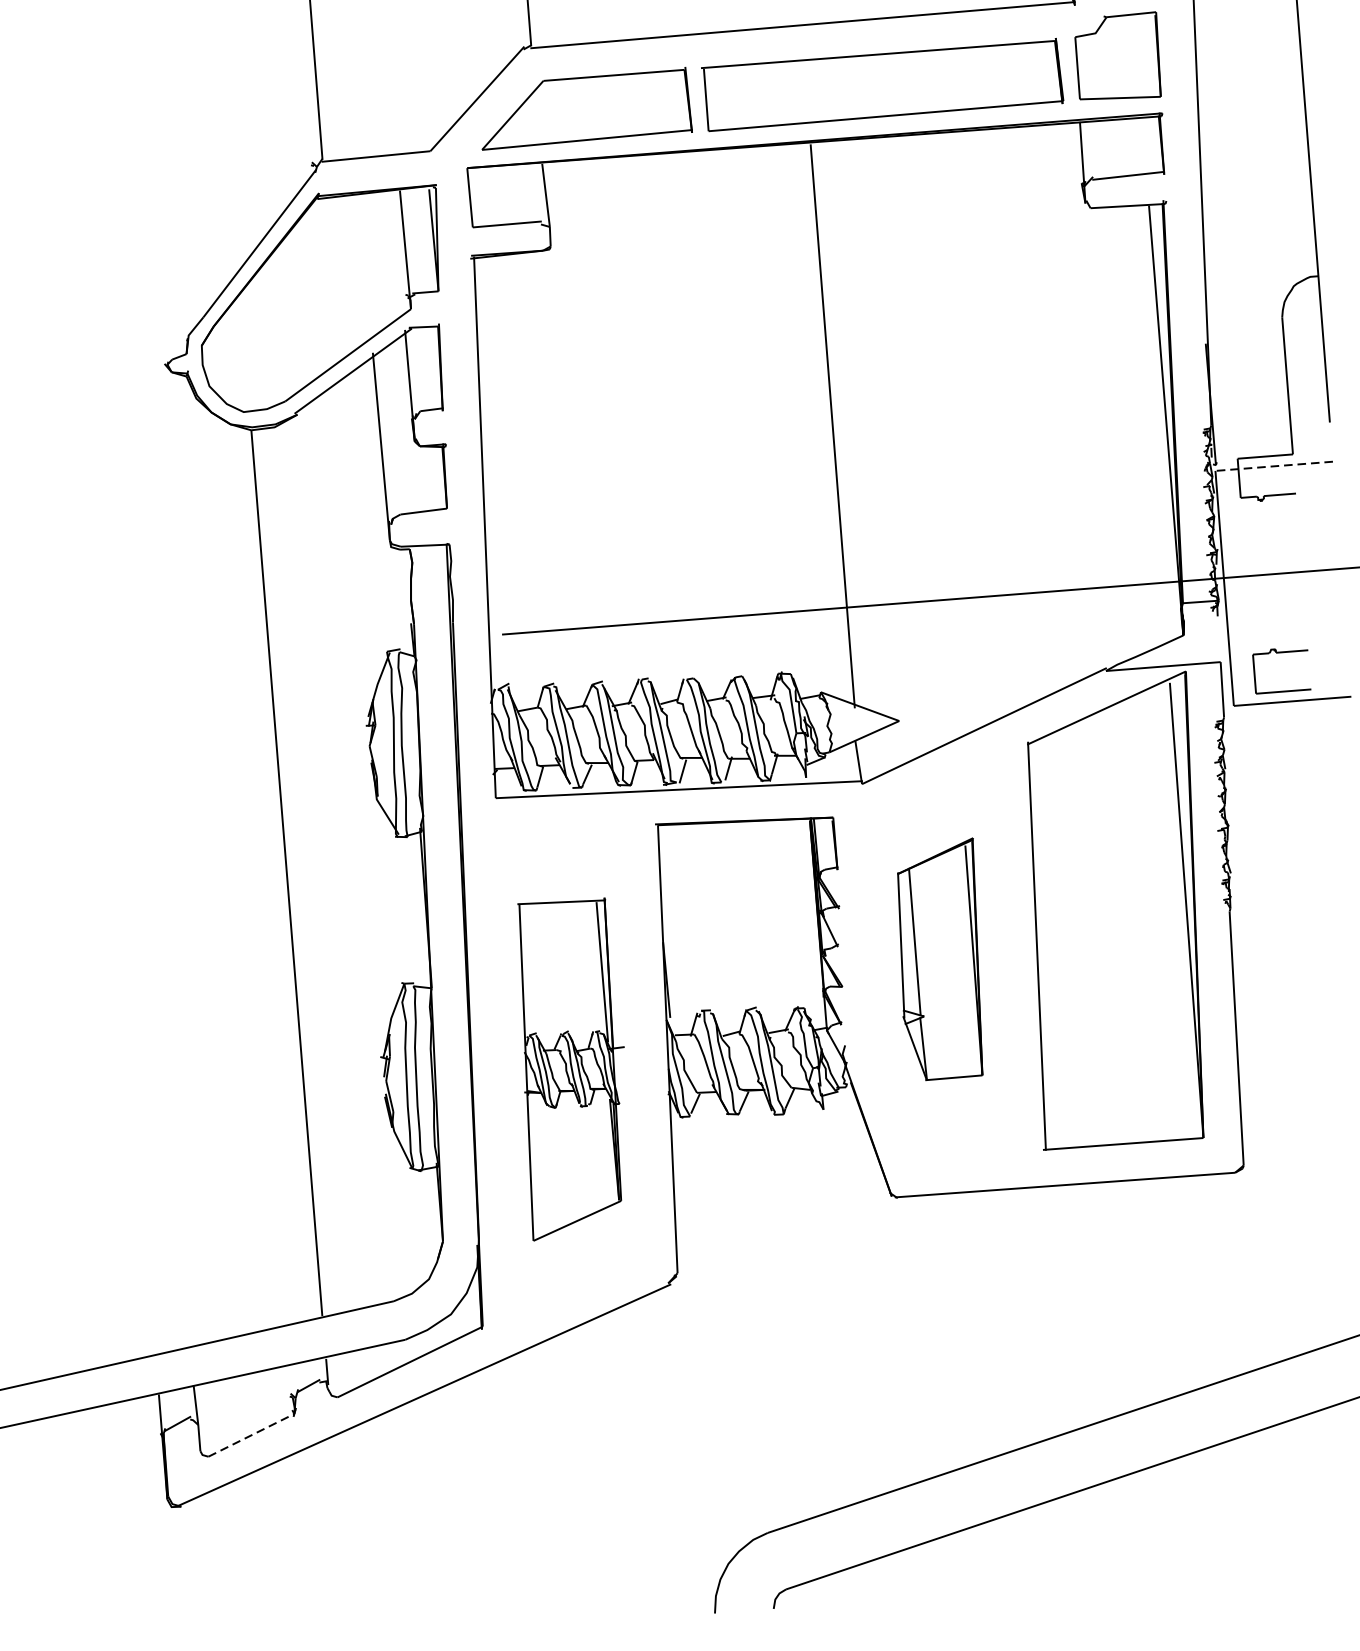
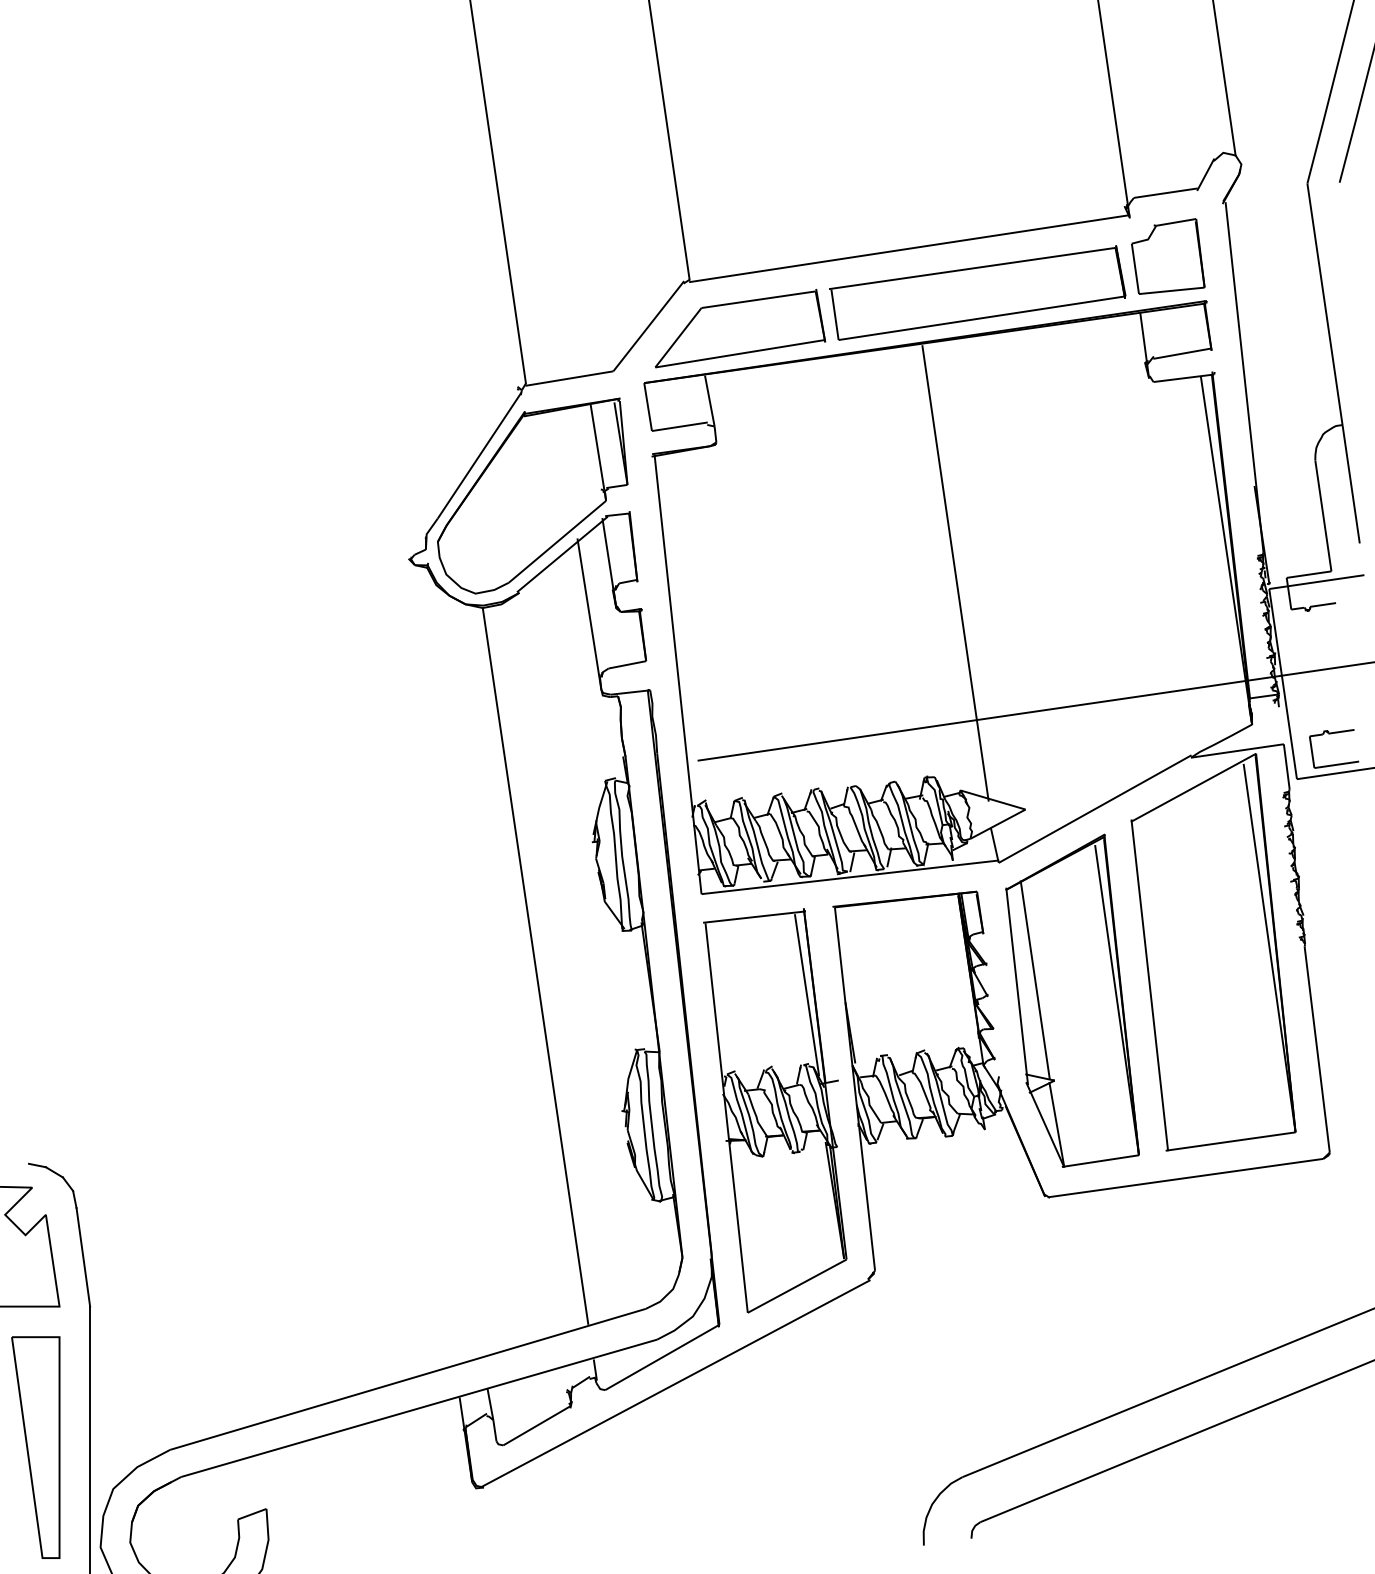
line: (1273, 466) -> (1316, 582), dashed -> solid
part: (941, 958) -> (1072, 1000), size x1.67
part: (568, 1068) -> (775, 1110), size x1.43
line: (251, 1435) -> (537, 1425), dashed -> solid

